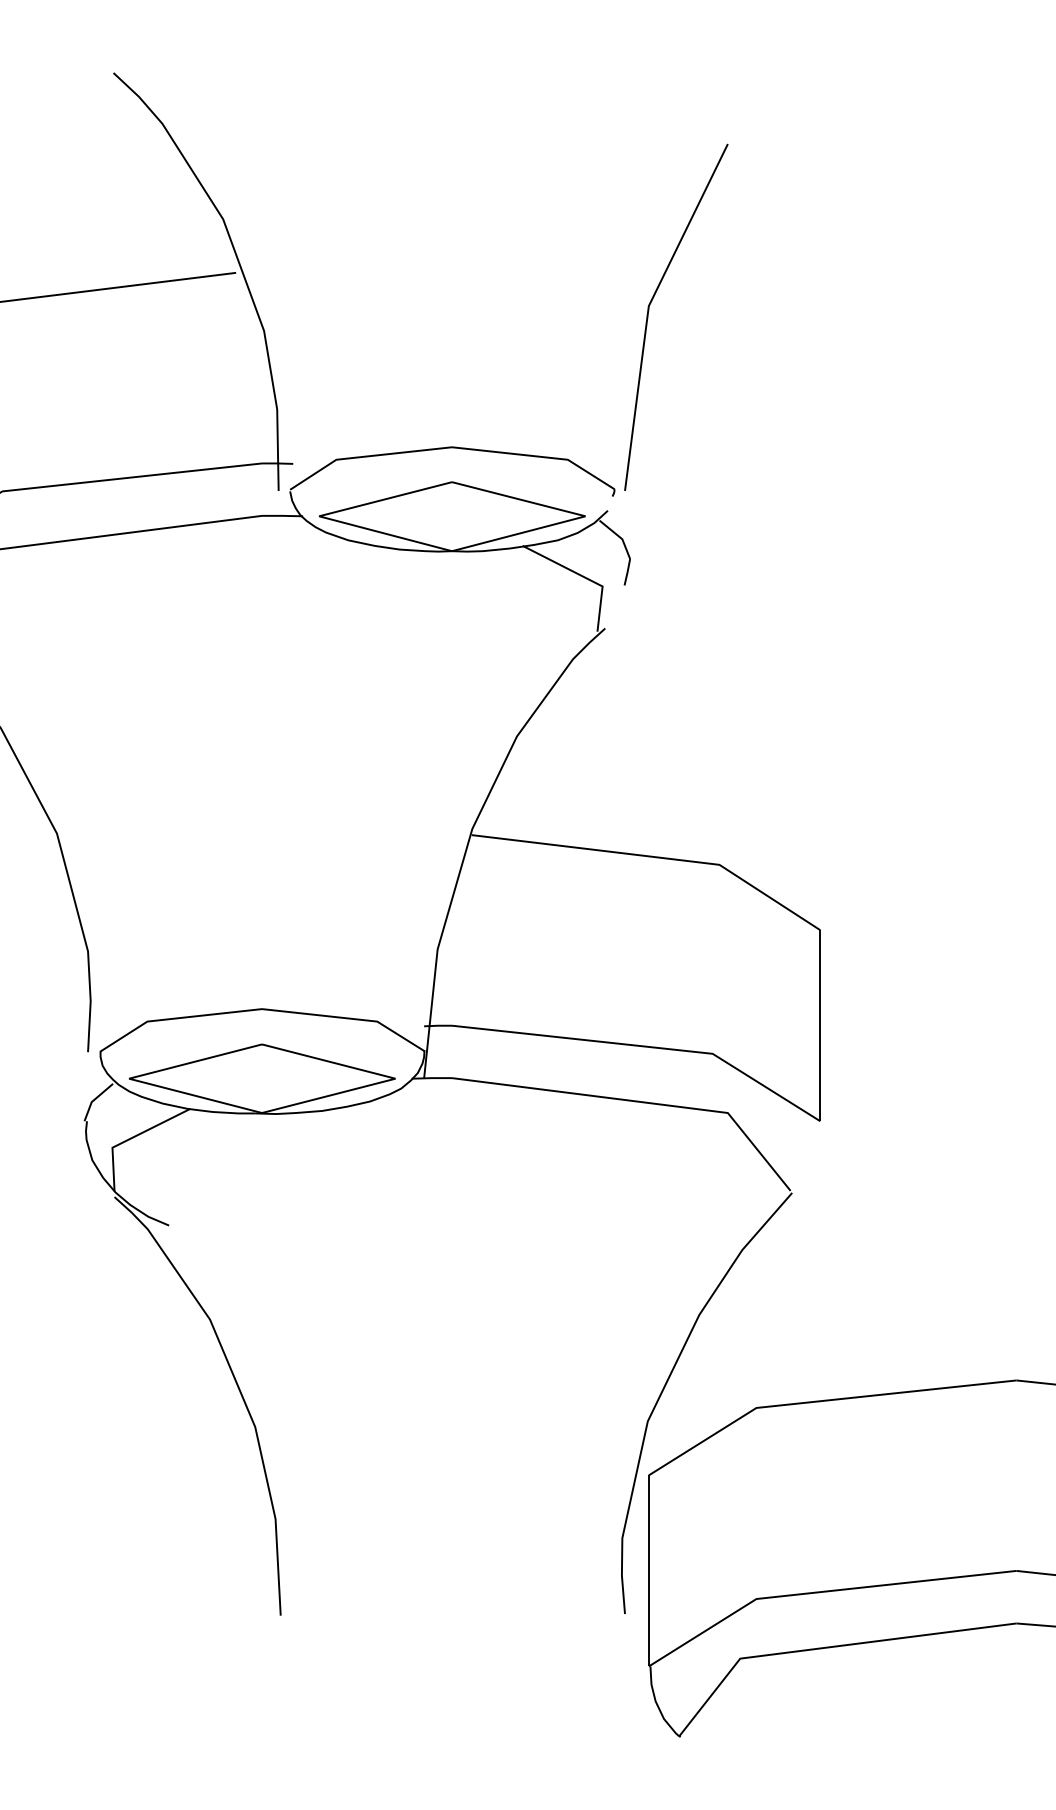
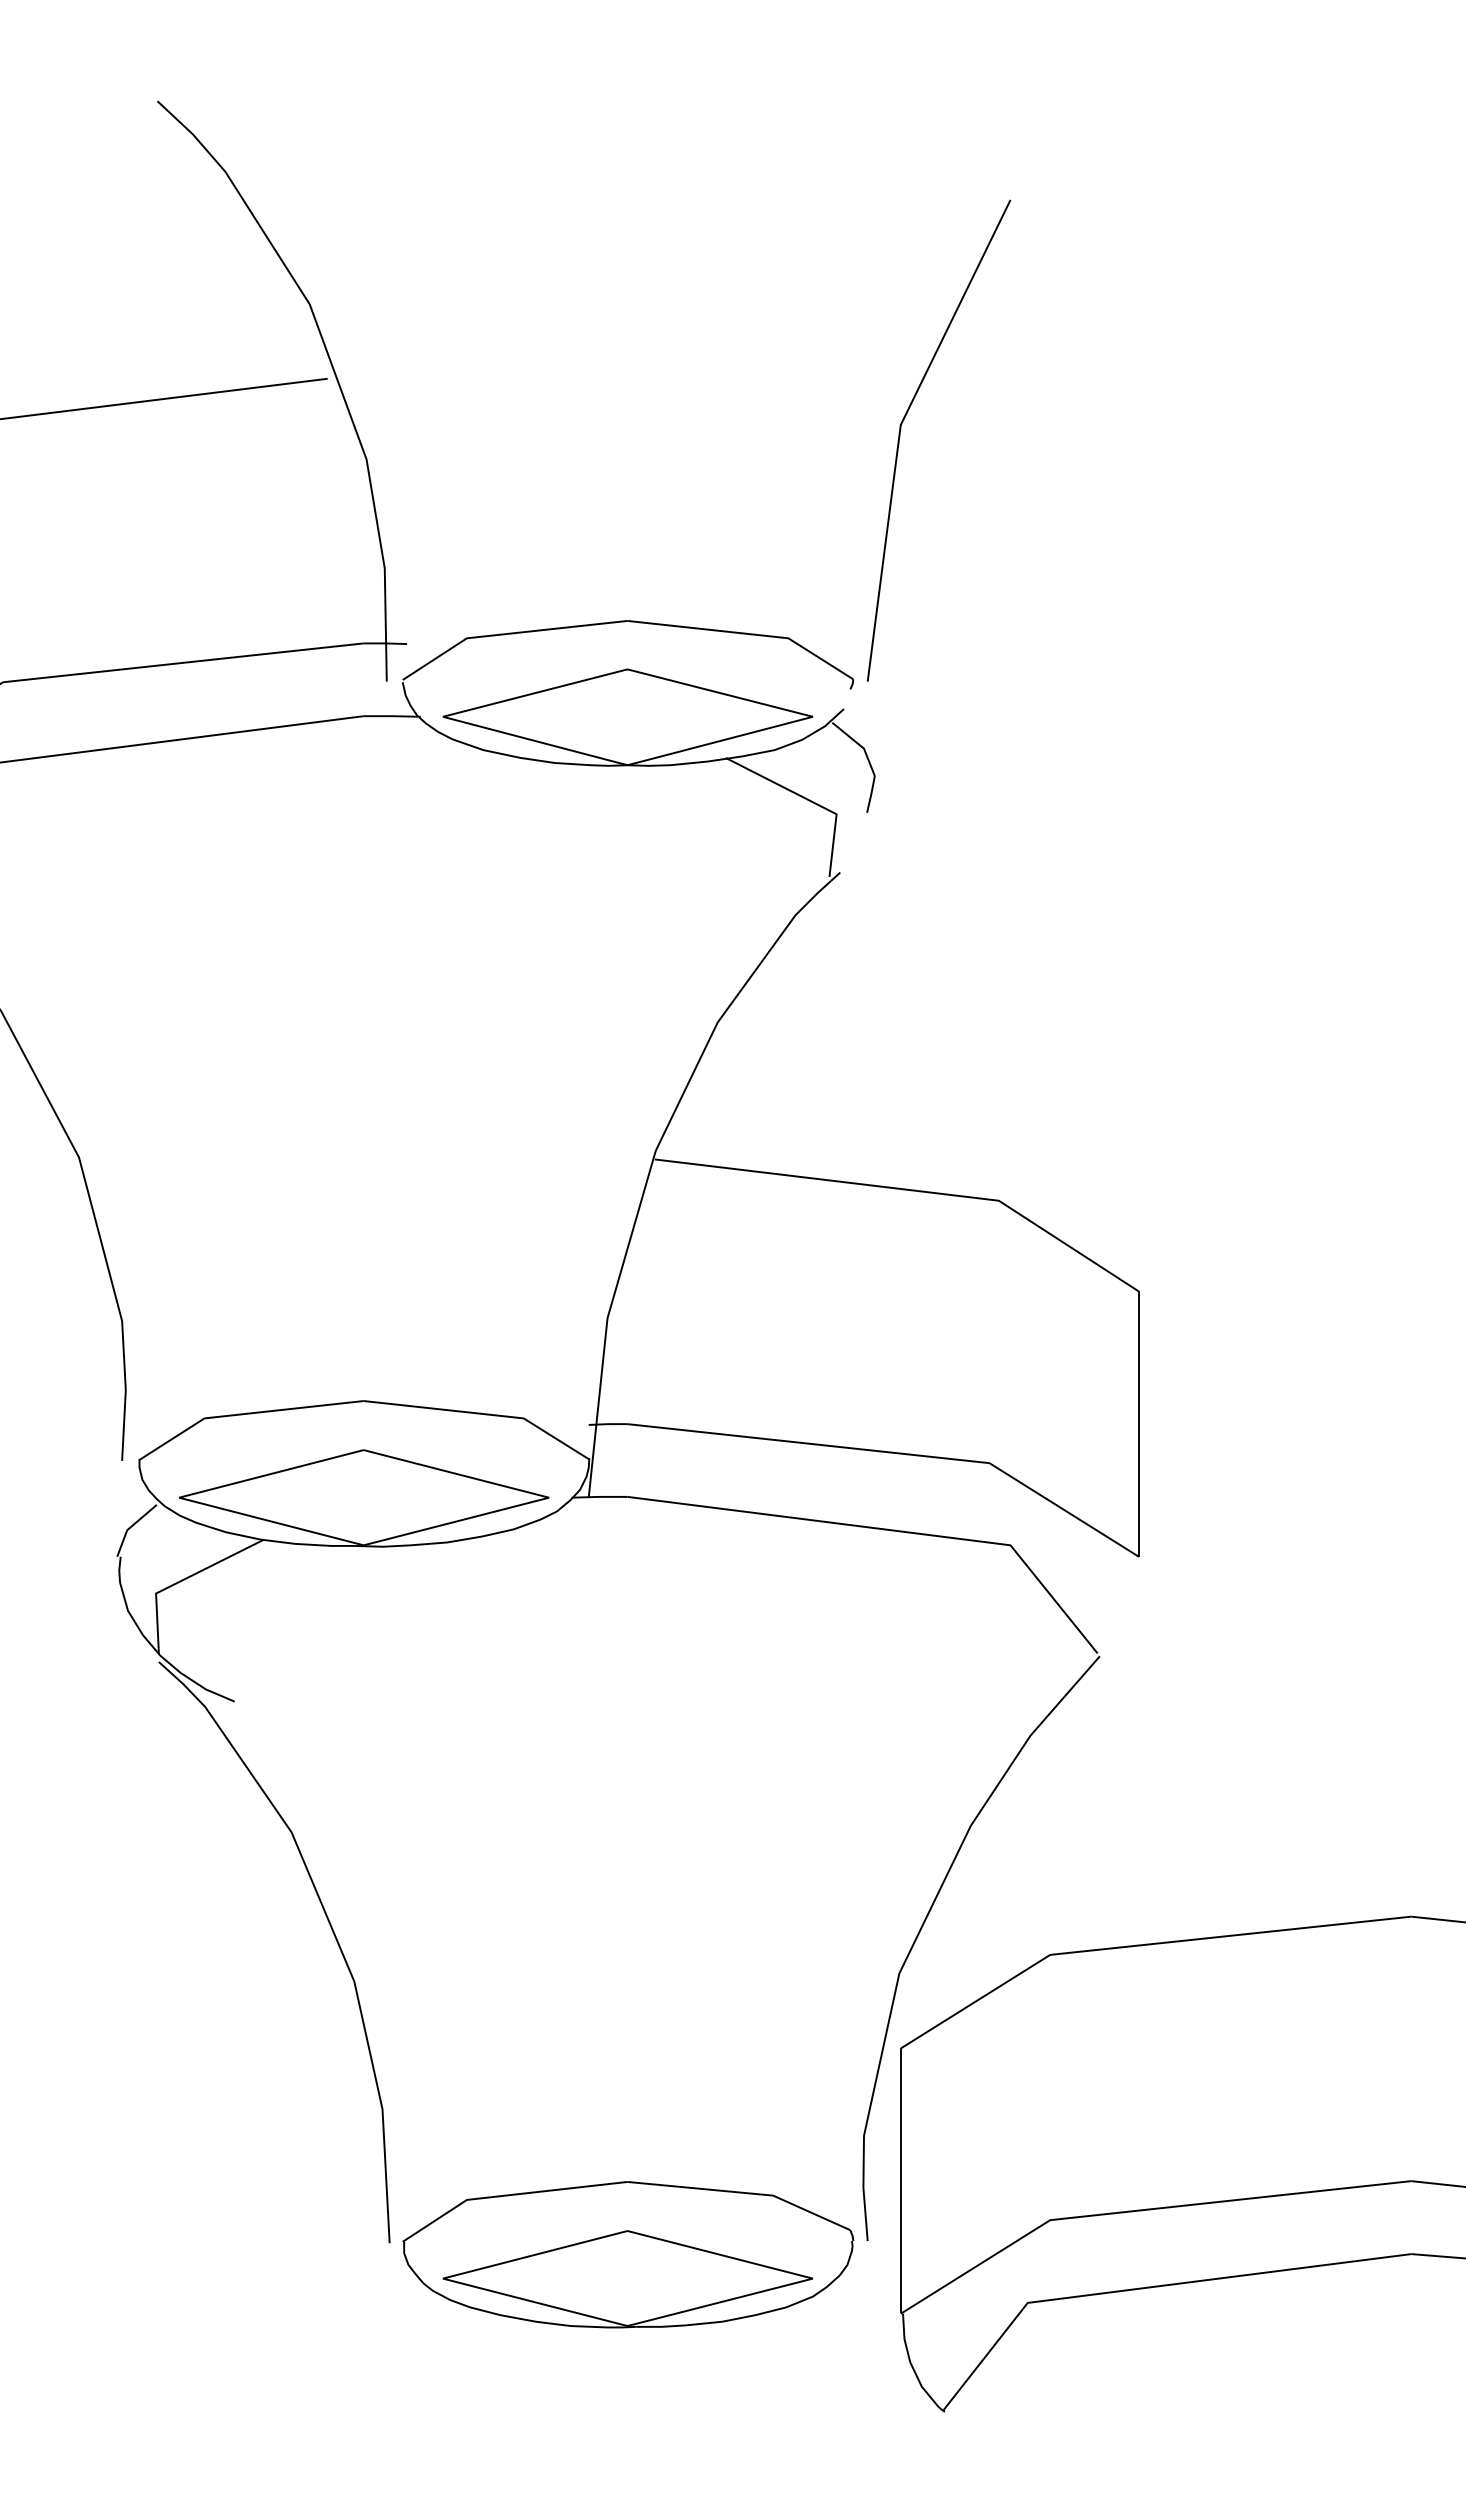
part: (452, 1623) -> (628, 2254), added

